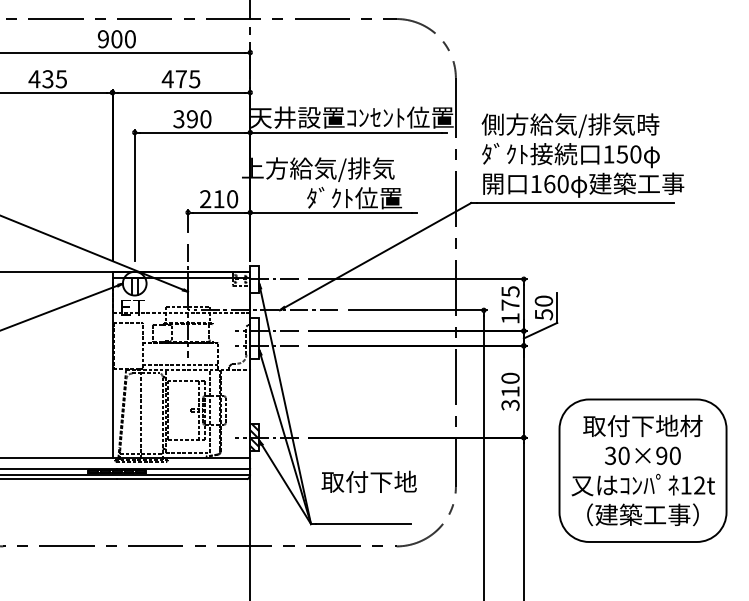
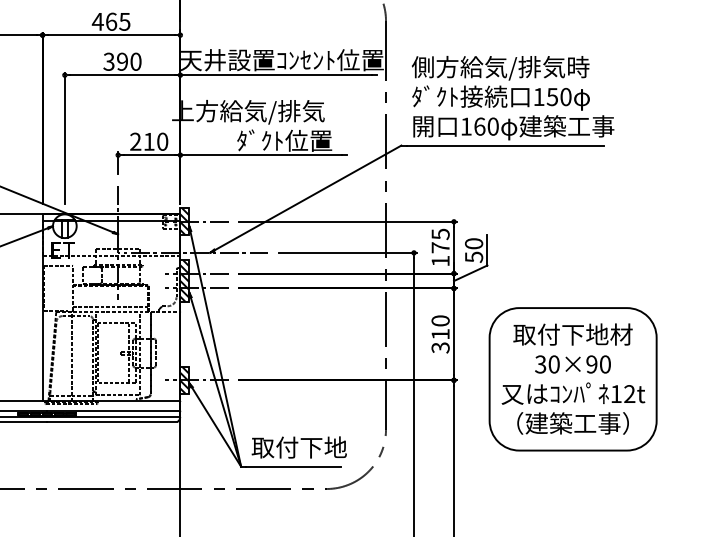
text: (180, 79) -> (110, 22), 475 -> 465
hatch: (254, 278) -> (184, 221), added
hatch: (254, 338) -> (184, 281), added
part: (642, 470) -> (572, 379), moved
text: (368, 481) -> (298, 447), moved

